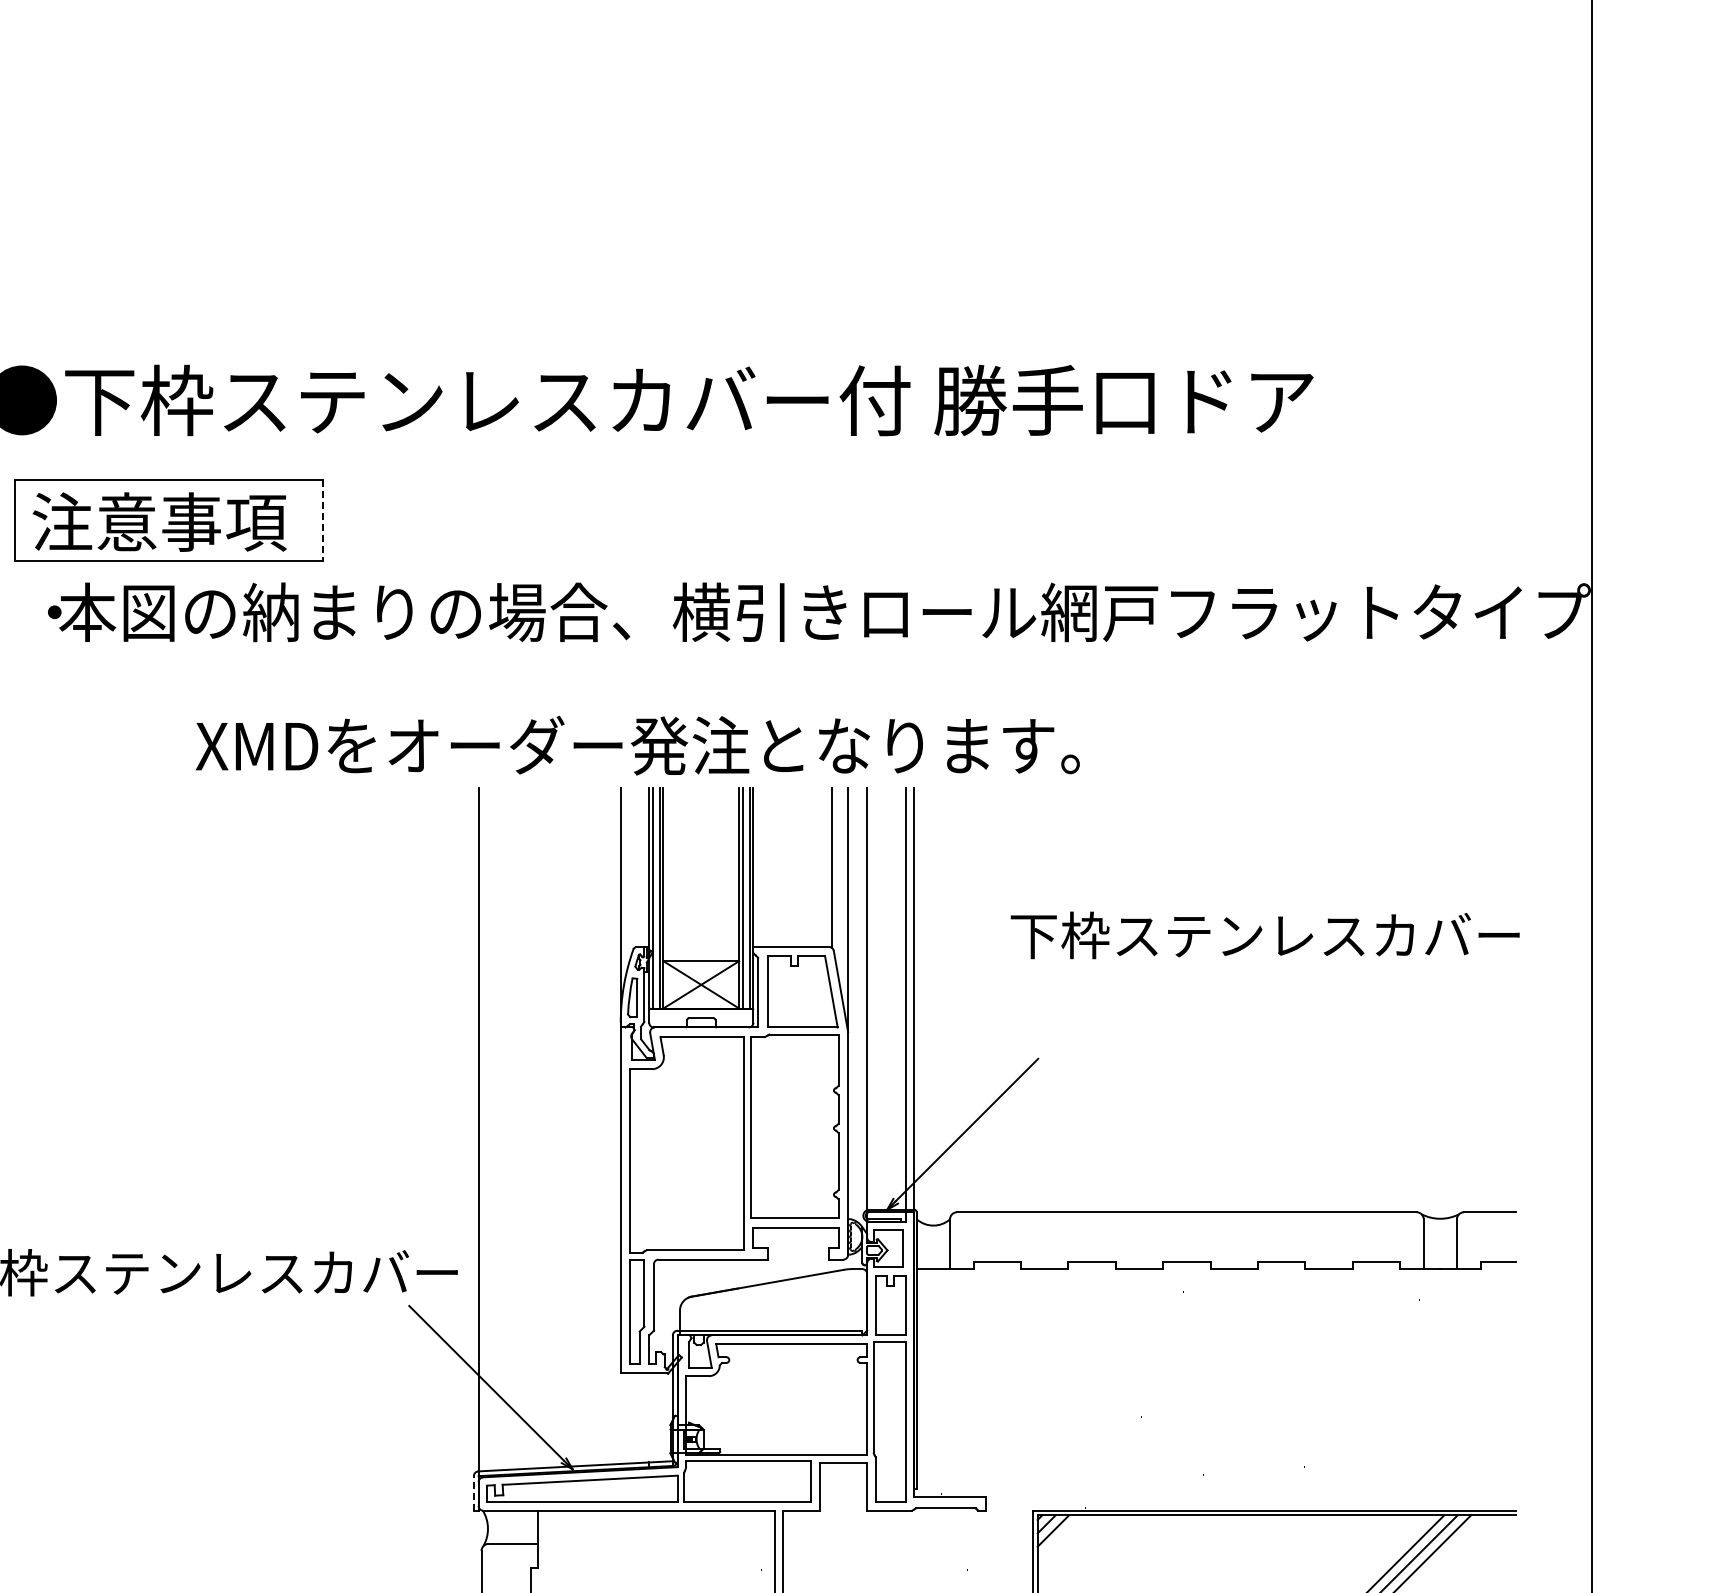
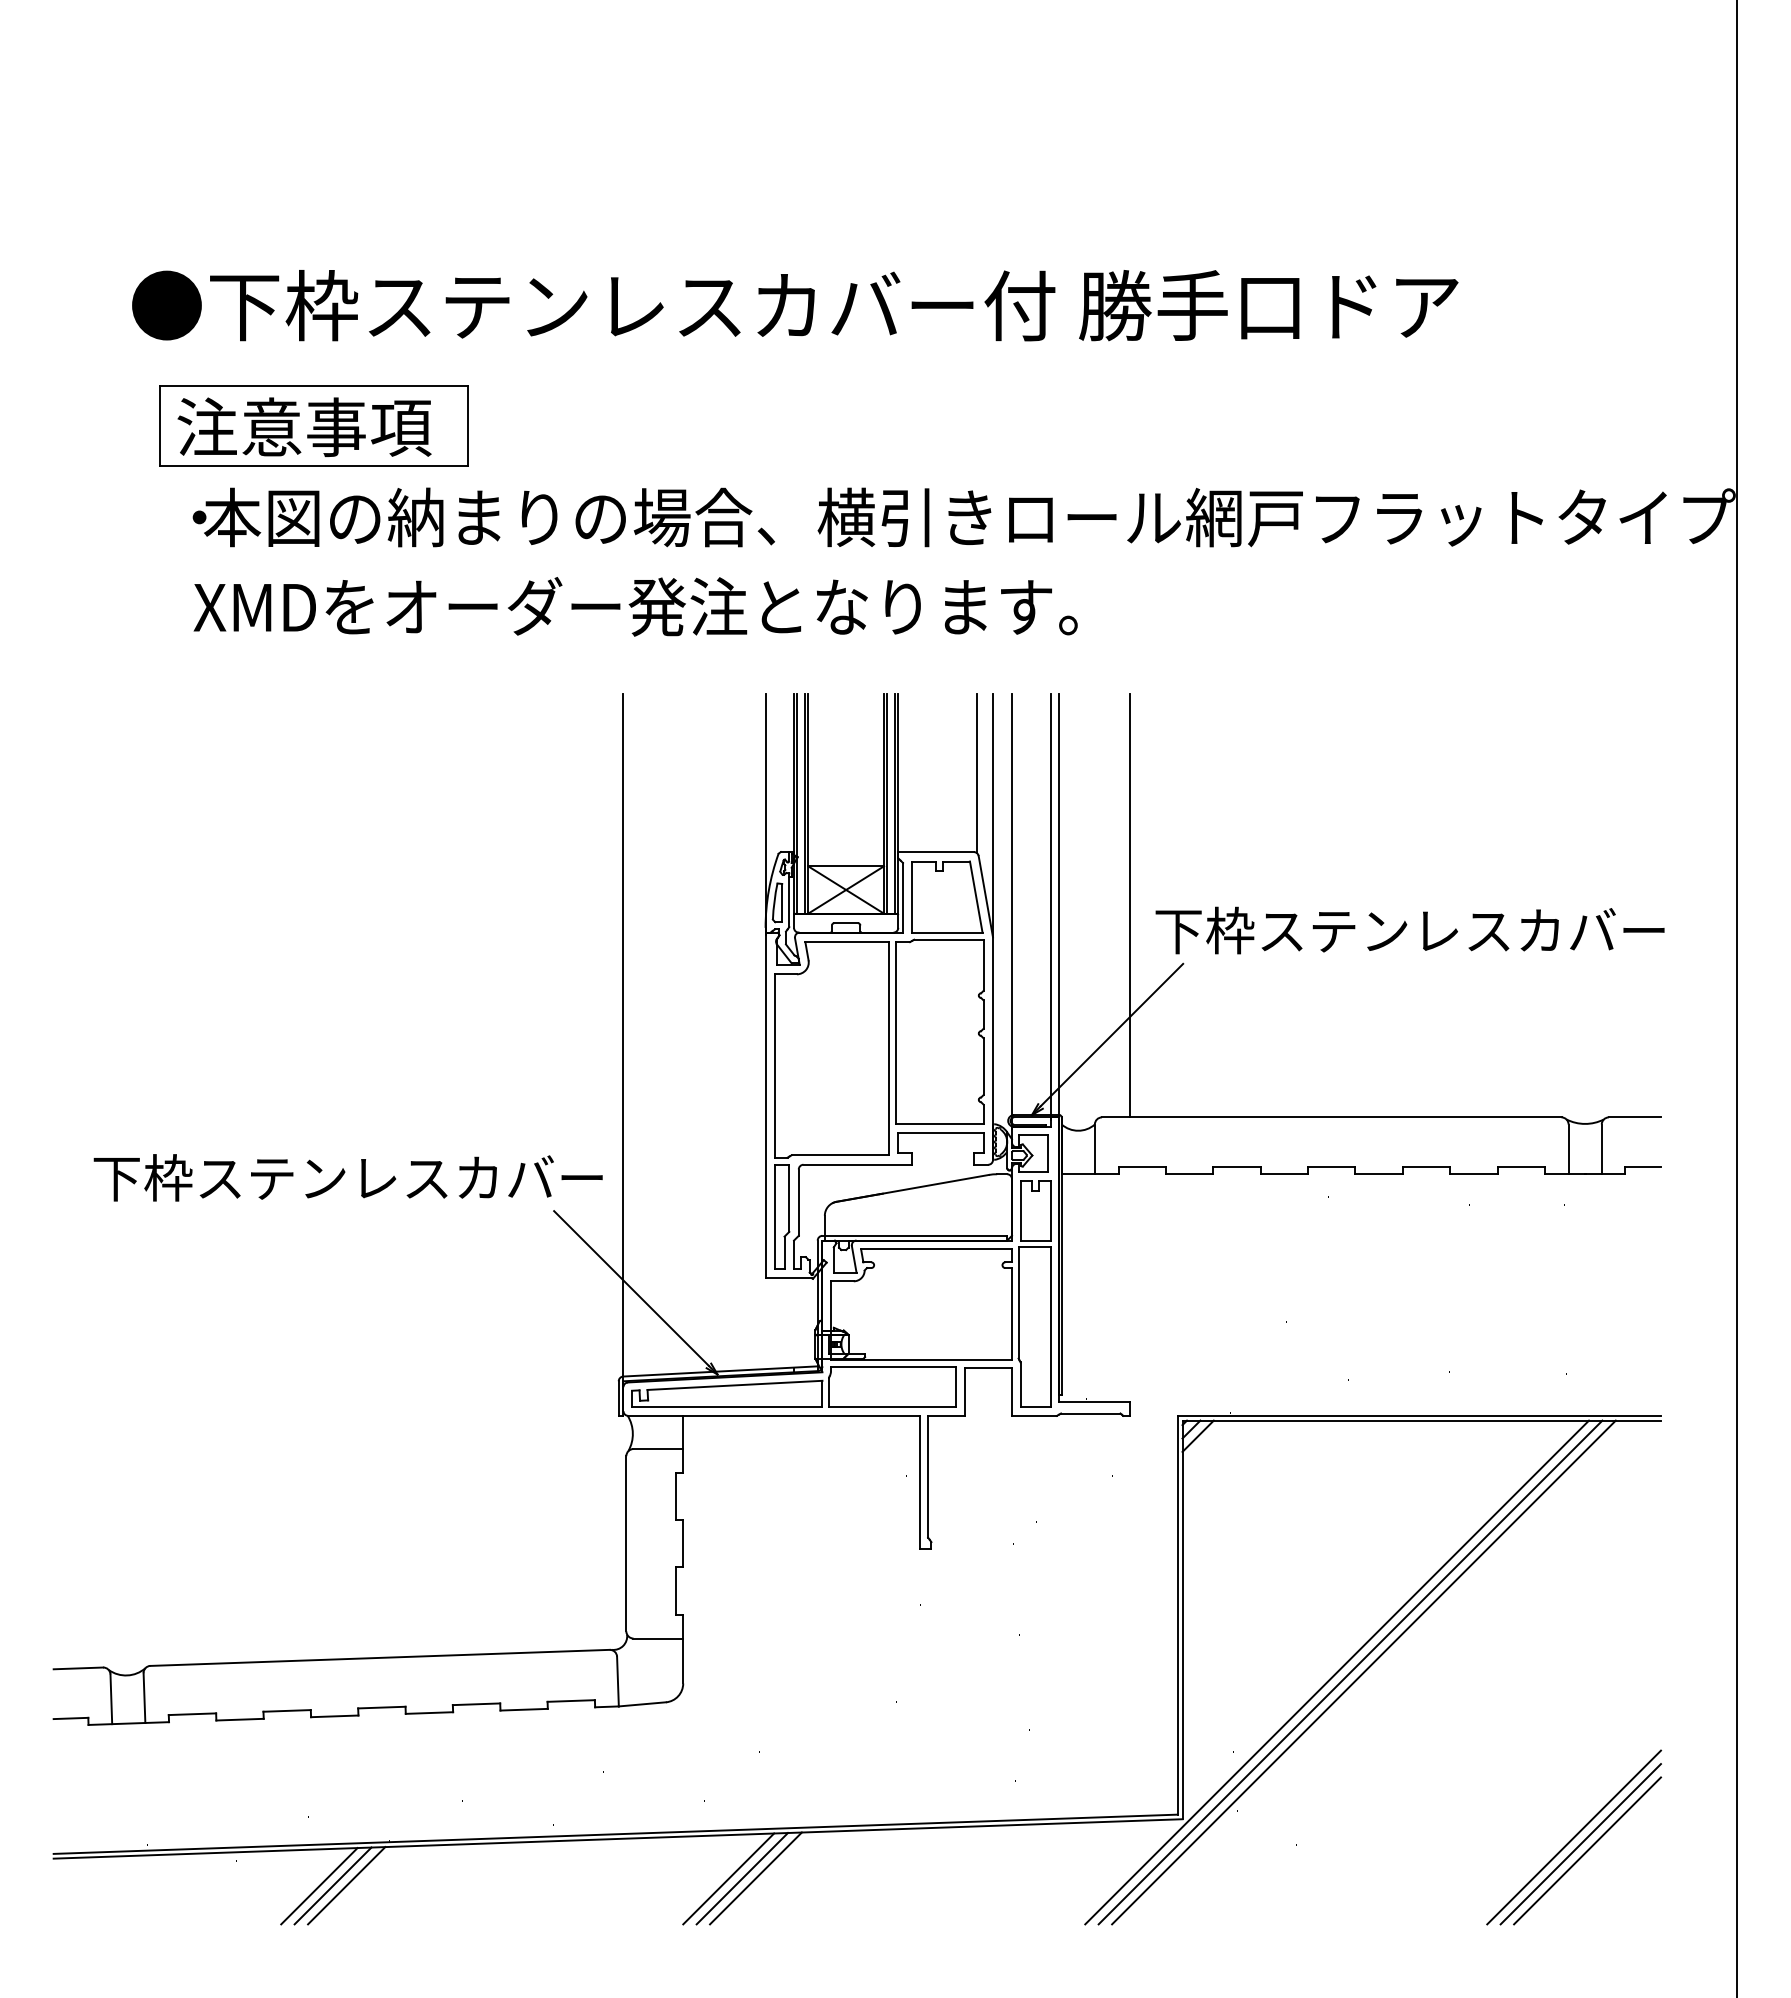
line: (323, 521) -> (468, 426), dashed -> solid
text: (637, 745) -> (635, 606), moved
text: (1264, 935) -> (1409, 930), moved
line: (985, 1000) -> (1130, 905), added
line: (473, 1493) -> (618, 1398), dashed -> solid

